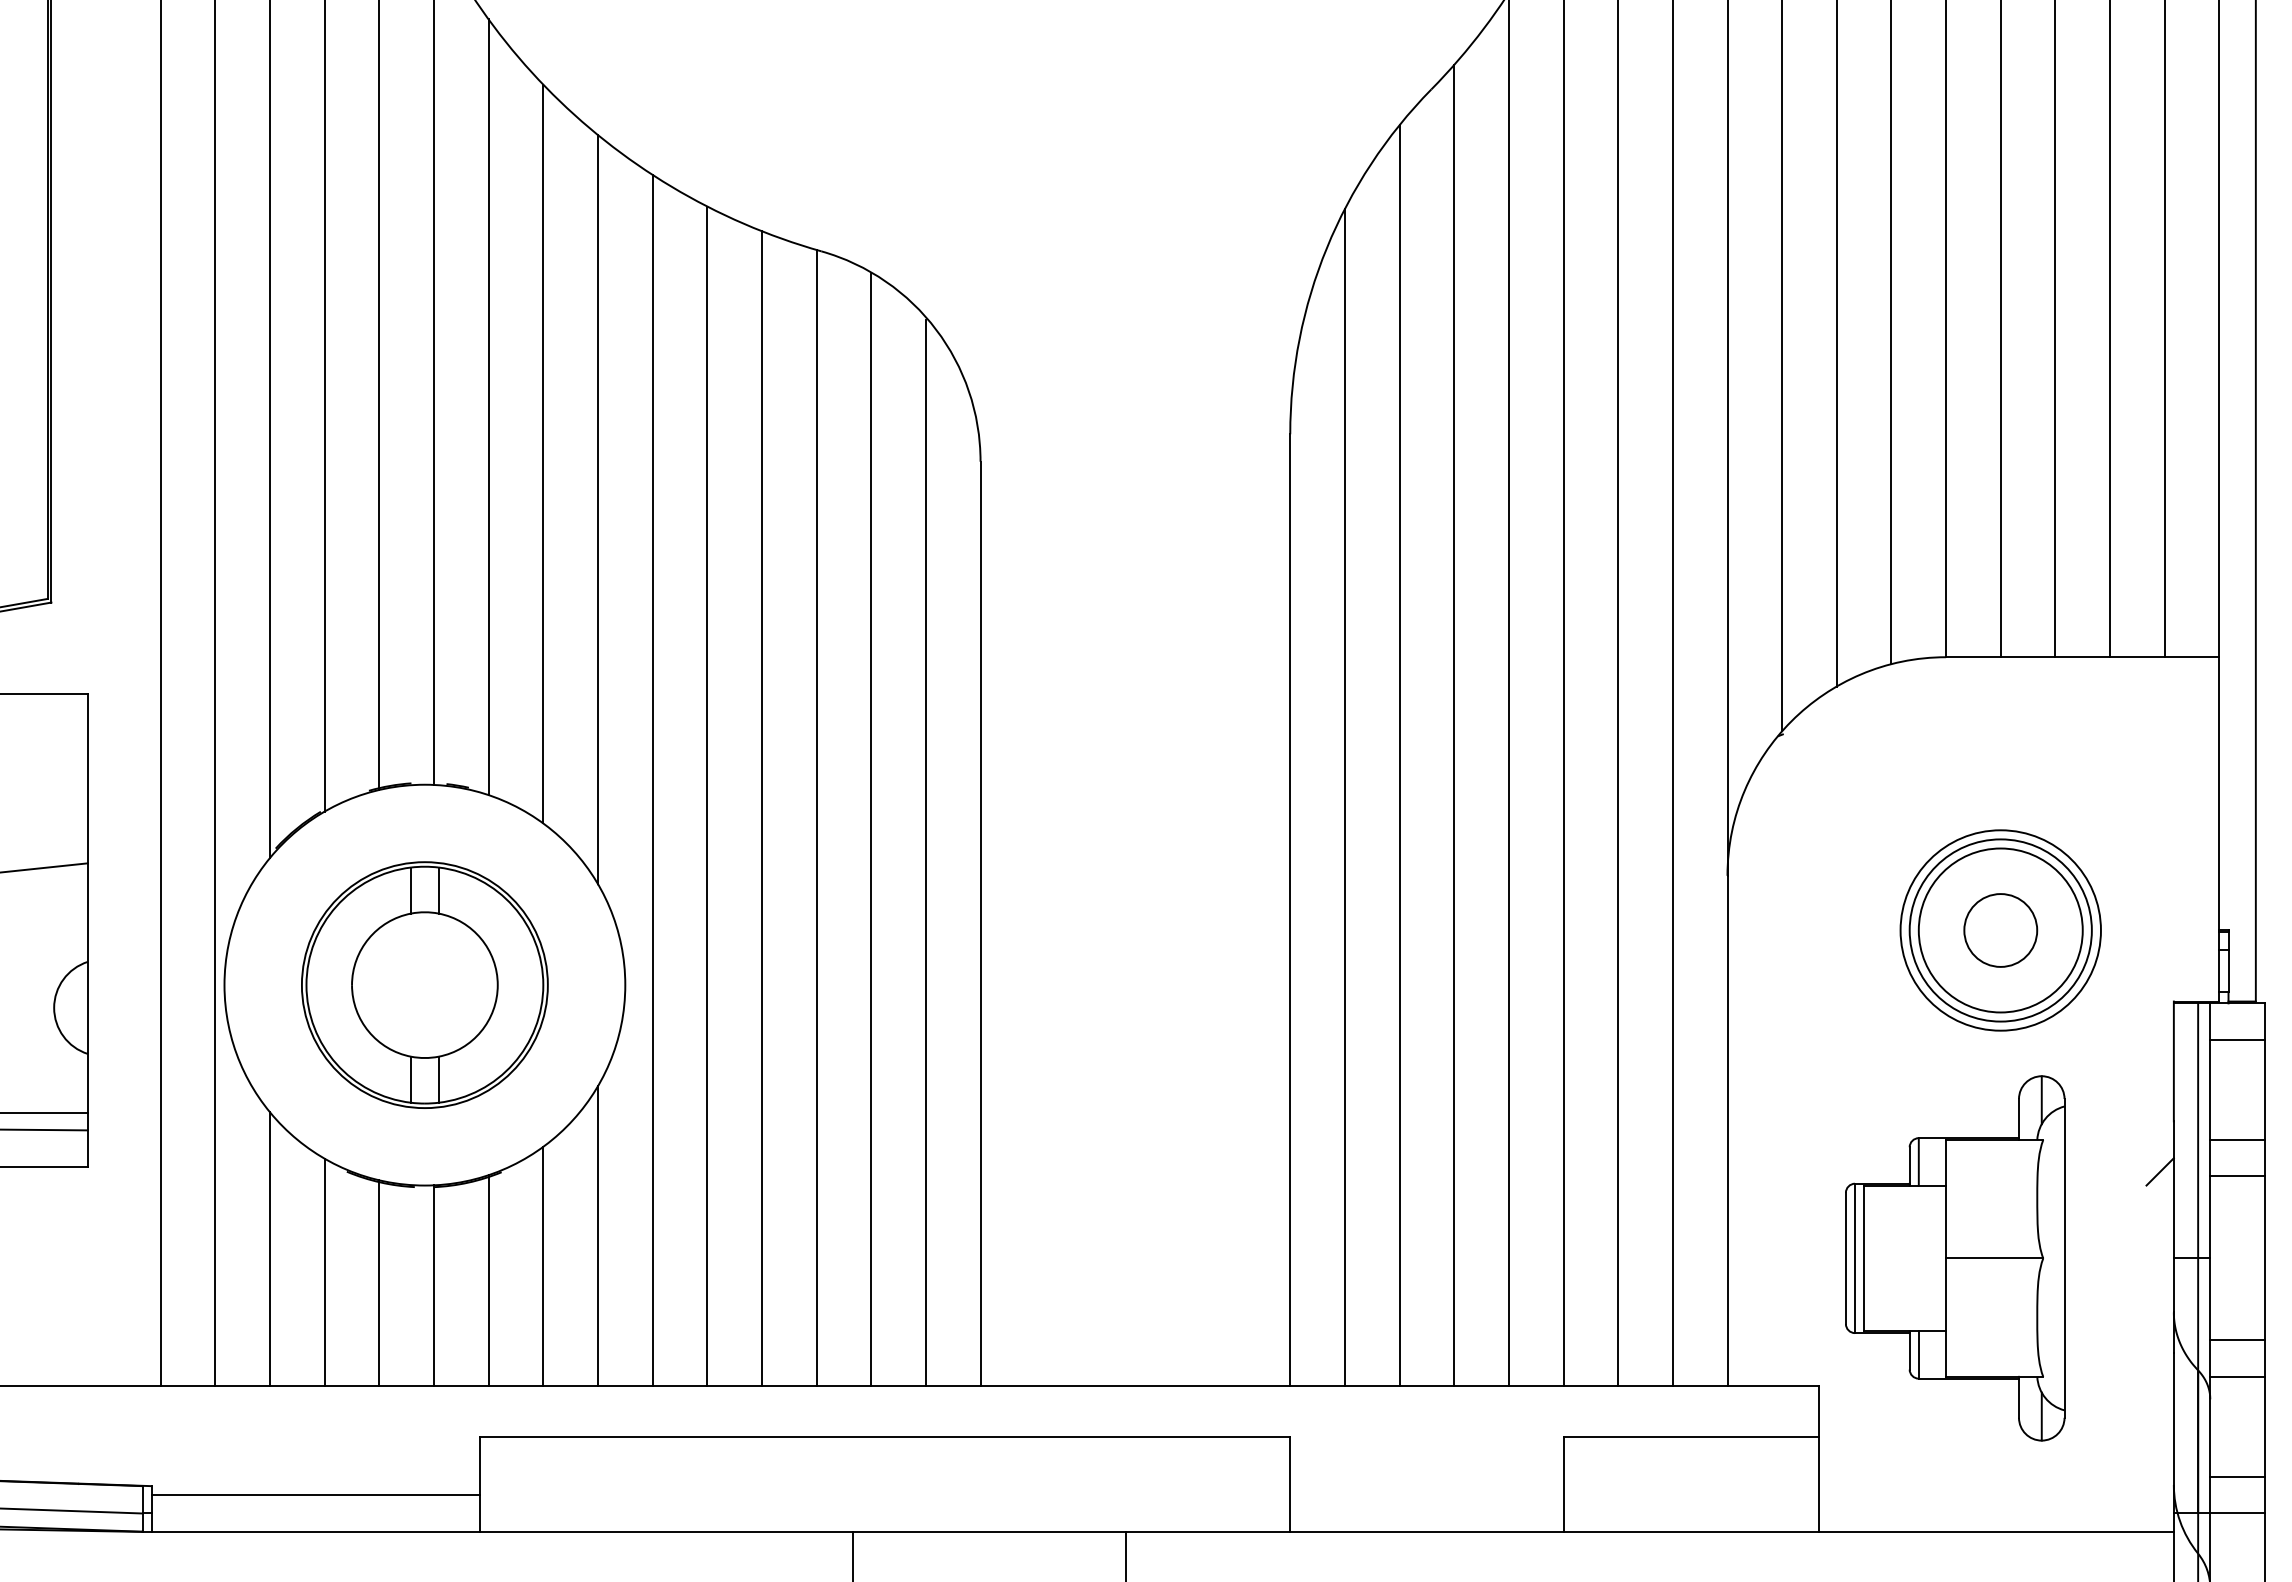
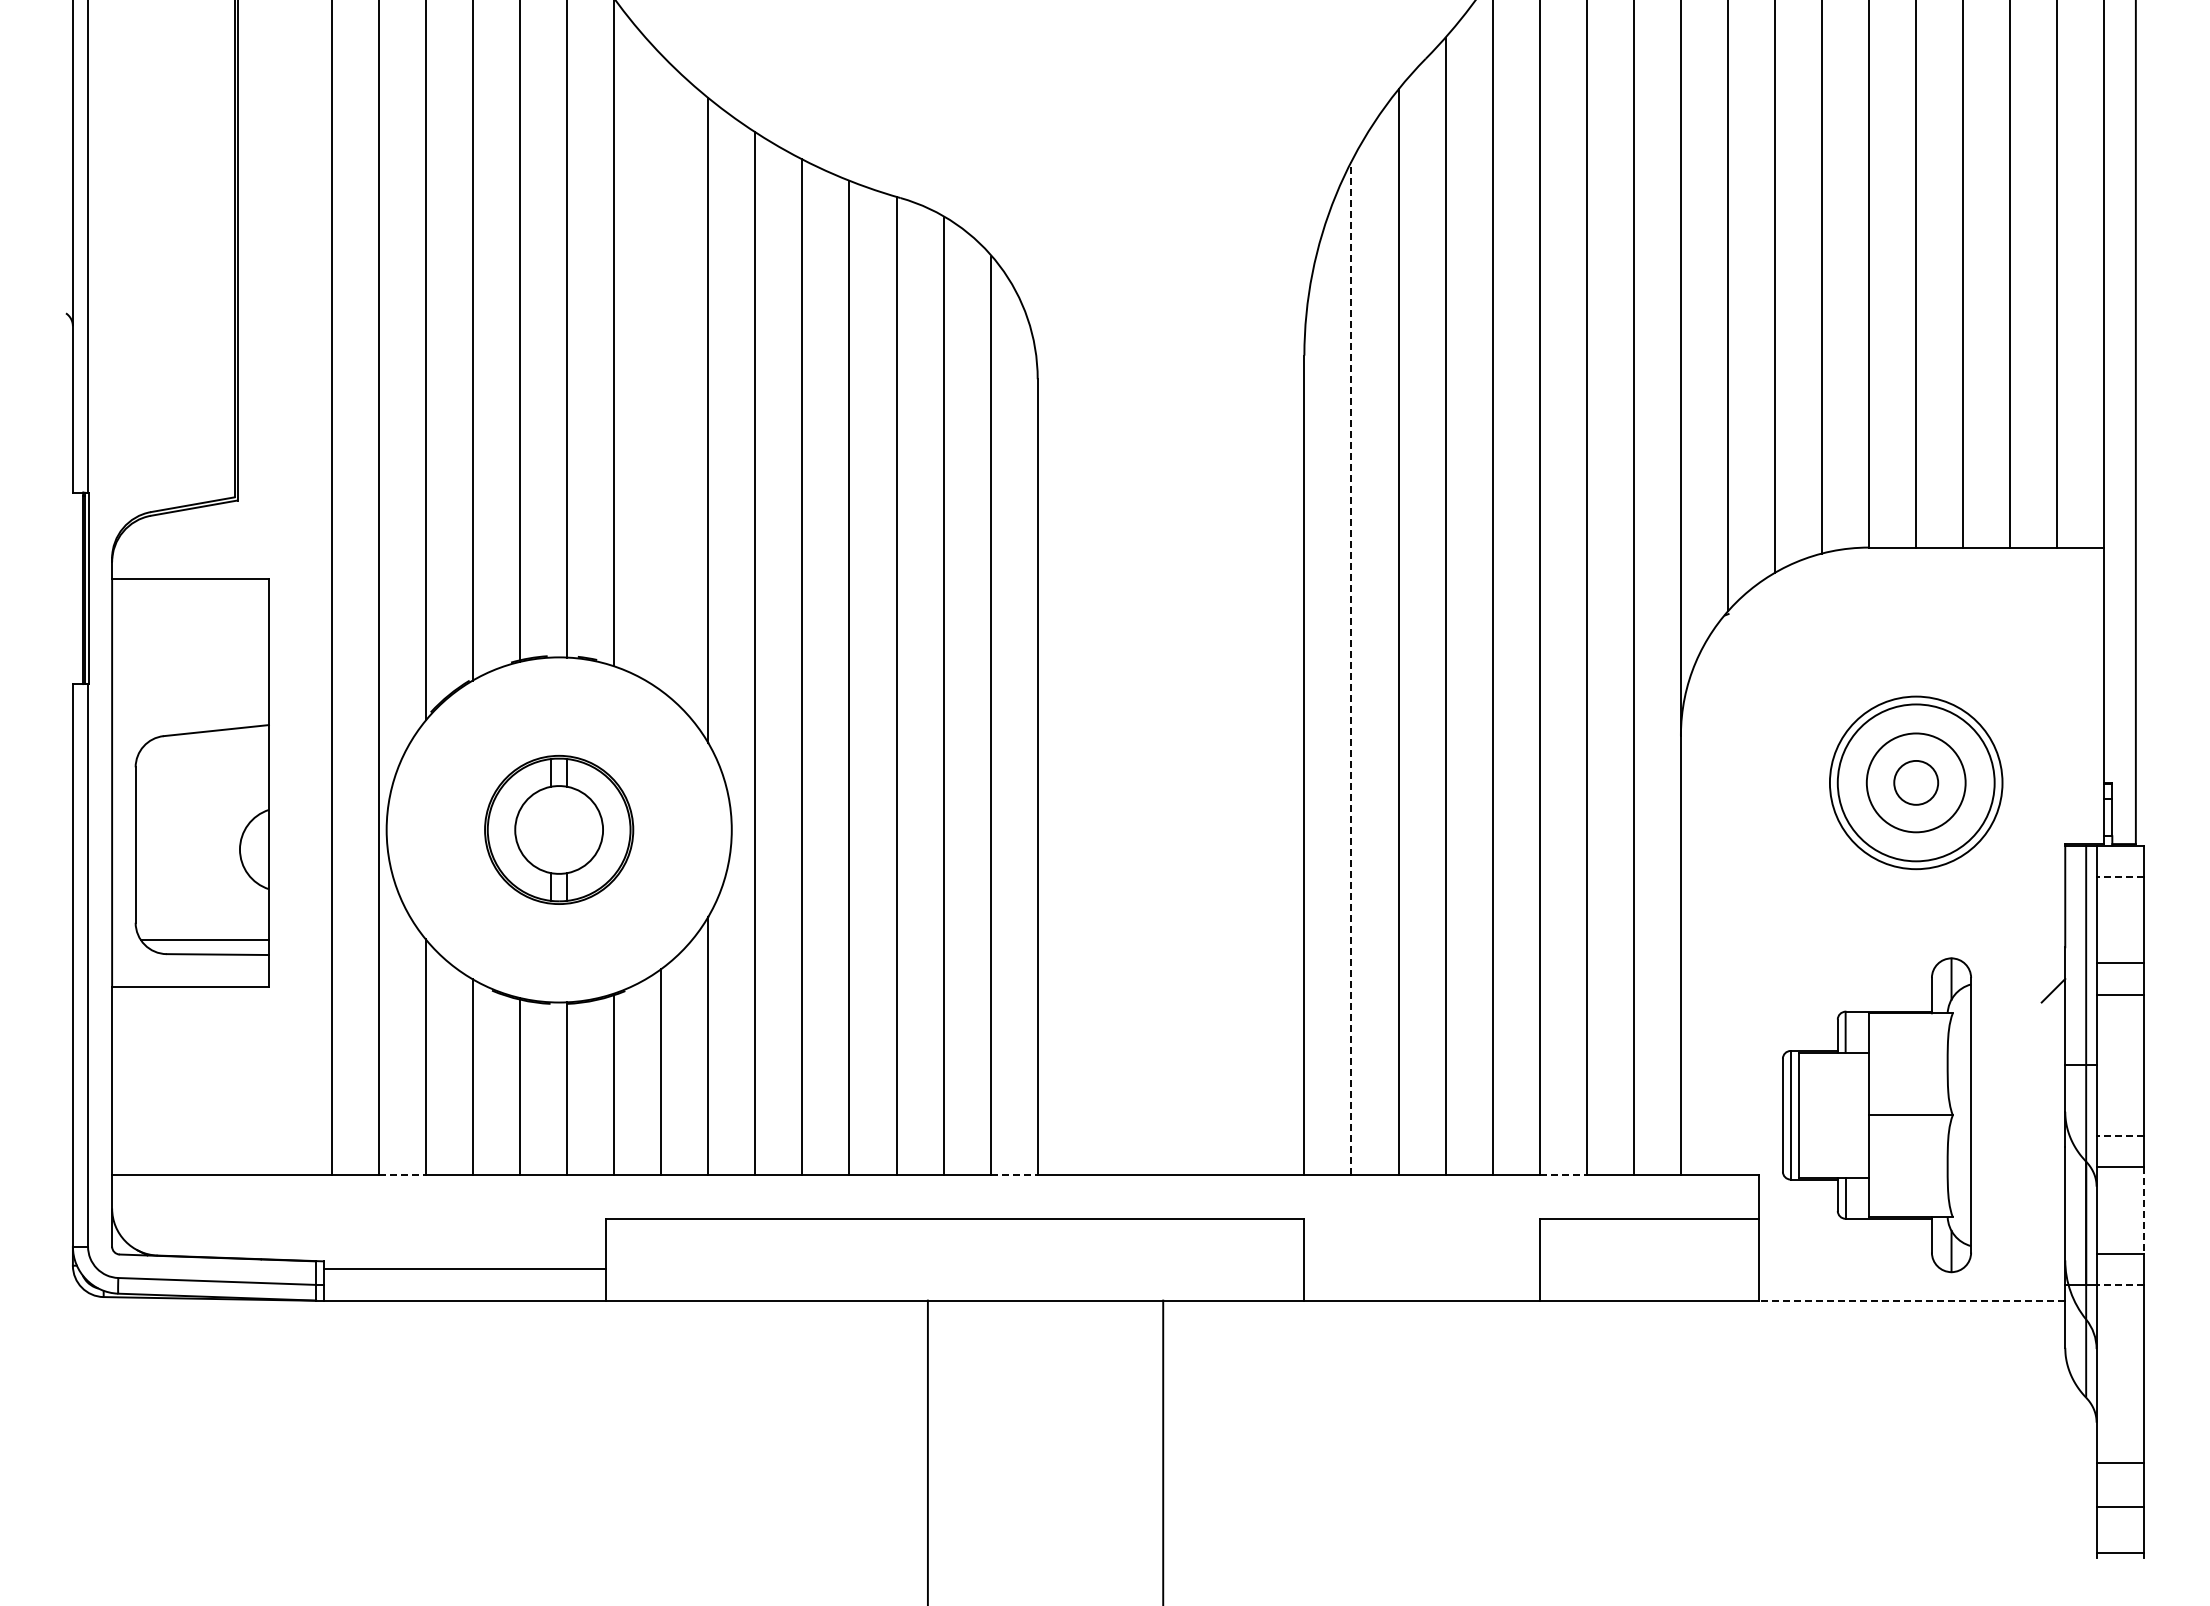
line: (543, 453) -> (661, 372), removed
line: (1344, 797) -> (1351, 668), solid -> dashed
circle: (1999, 930) -> (1915, 782), size x0.7
circle: (1999, 930) -> (1915, 782), size x0.7
part: (424, 984) -> (558, 829), size x0.7
line: (2238, 1040) -> (2120, 877), solid -> dashed
part: (1954, 1258) -> (1876, 1115), moved
line: (2238, 1339) -> (2120, 1135), solid -> dashed
line: (242, 1386) -> (402, 1175), solid -> dashed
line: (953, 1386) -> (1014, 1175), solid -> dashed
line: (1591, 1386) -> (1563, 1175), solid -> dashed
line: (2264, 1427) -> (2143, 1210), solid -> dashed
line: (2238, 1513) -> (2120, 1284), solid -> dashed
line: (1996, 1531) -> (1912, 1300), solid -> dashed

